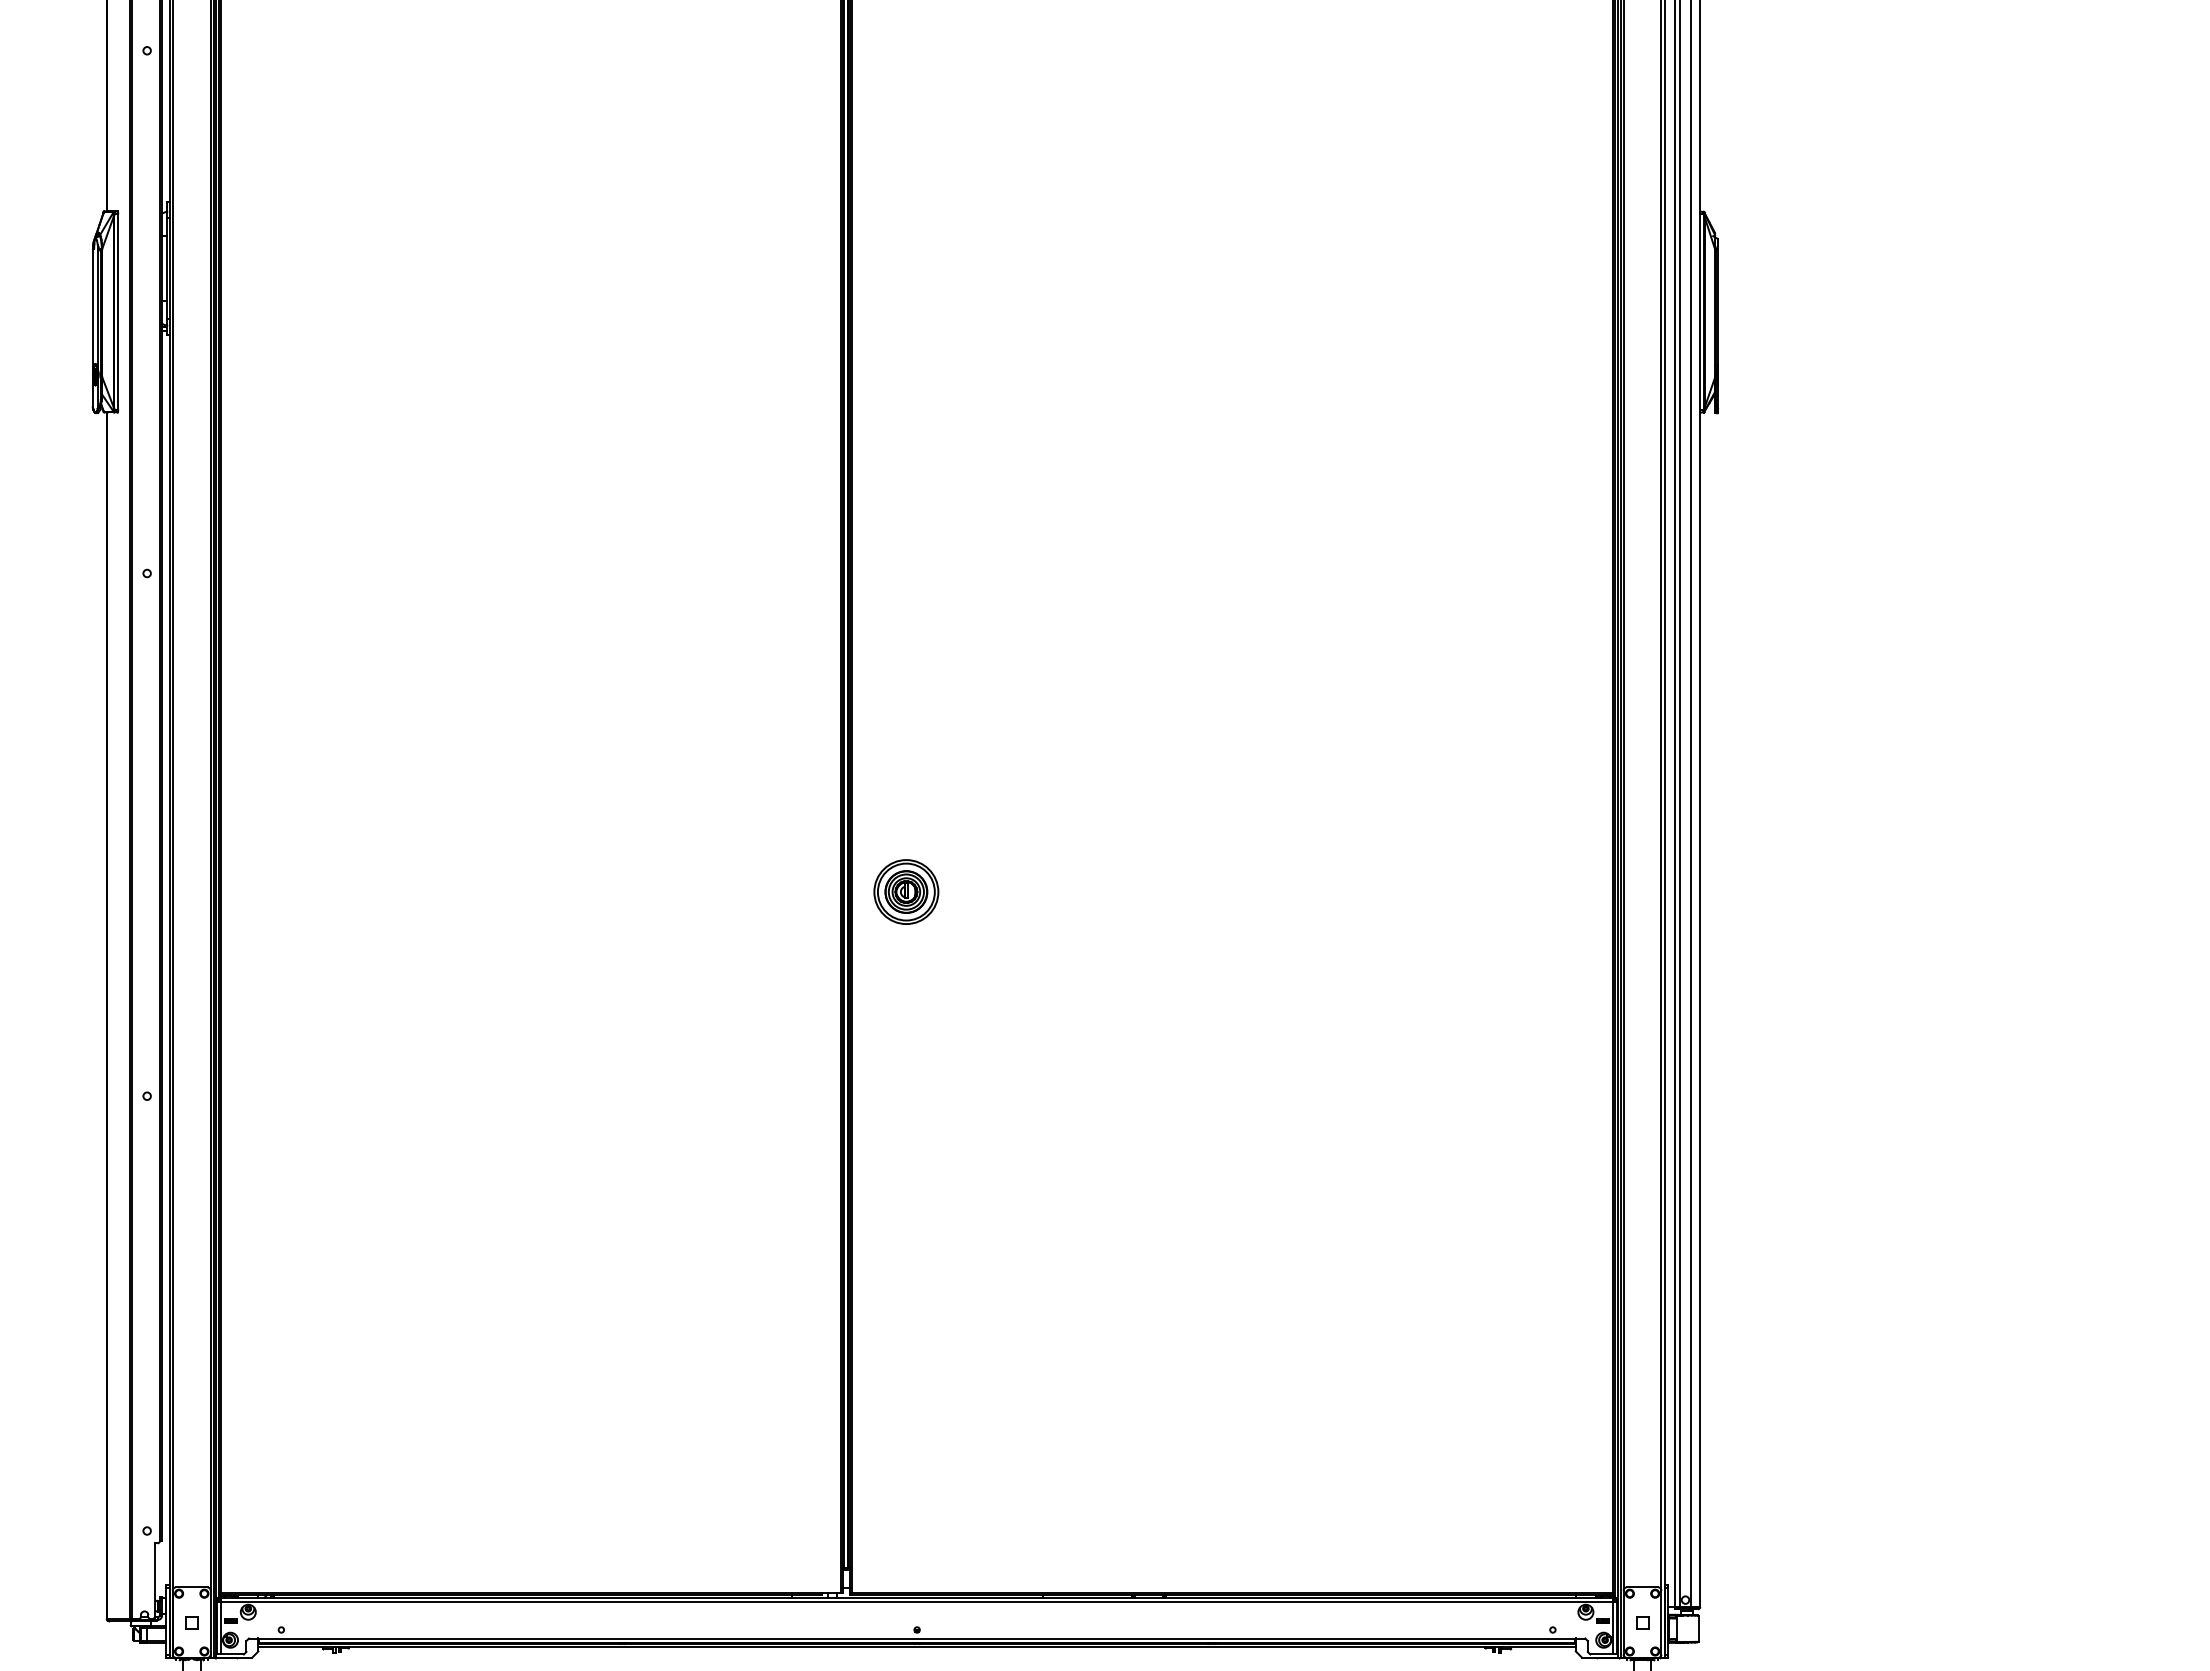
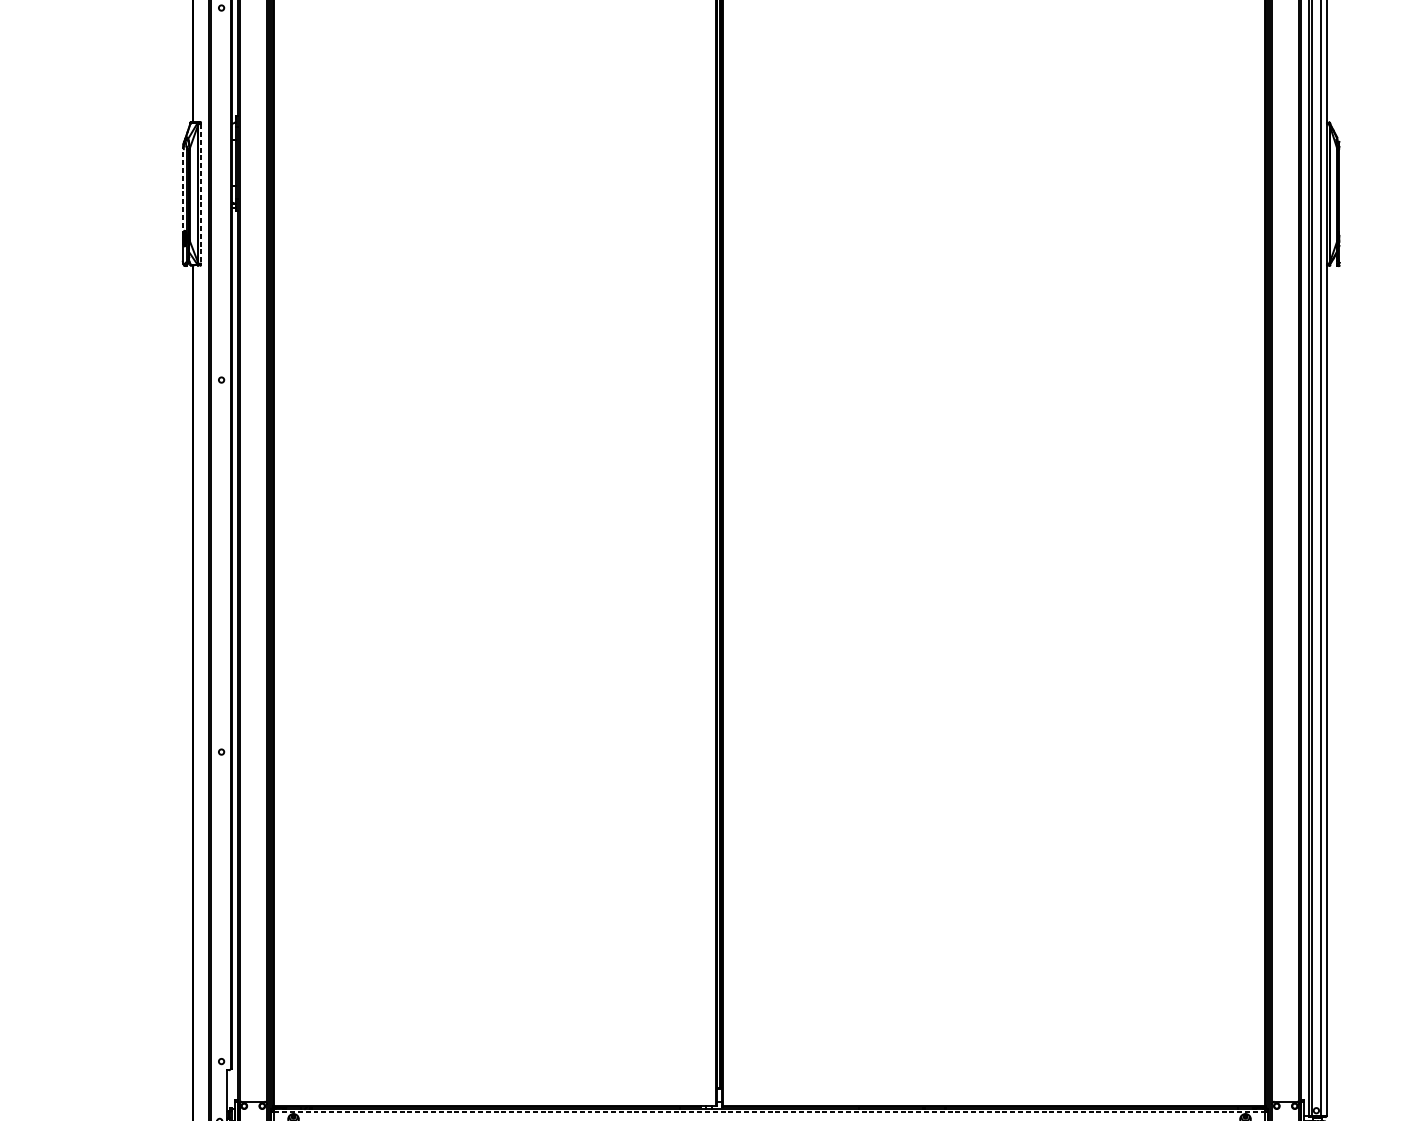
line: (93, 307) -> (183, 190), solid -> dashed
line: (118, 311) -> (201, 193), solid -> dashed
part: (906, 891) -> (761, 606), removed
line: (917, 1602) -> (769, 1112), solid -> dashed

